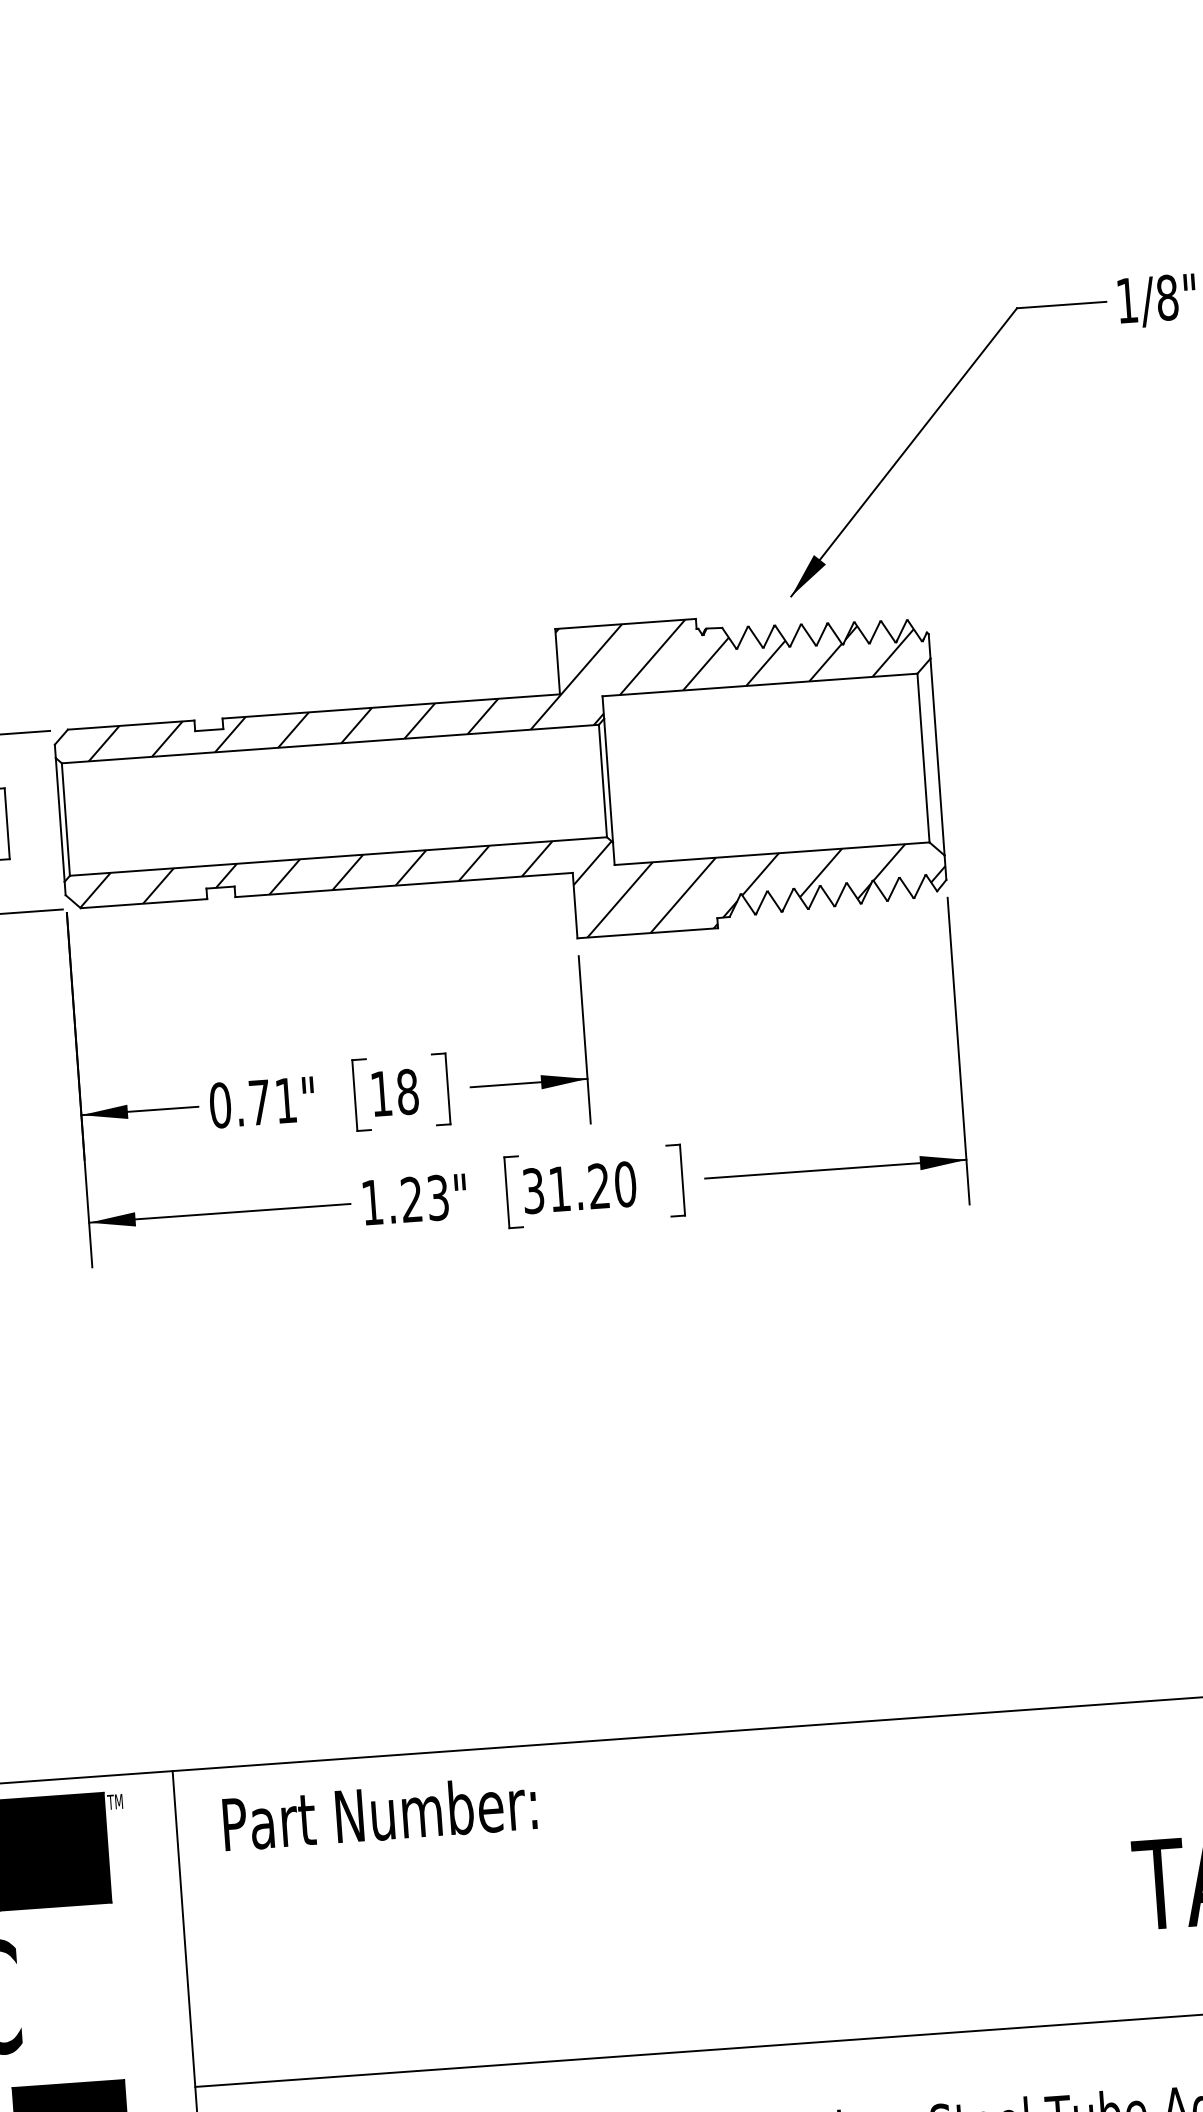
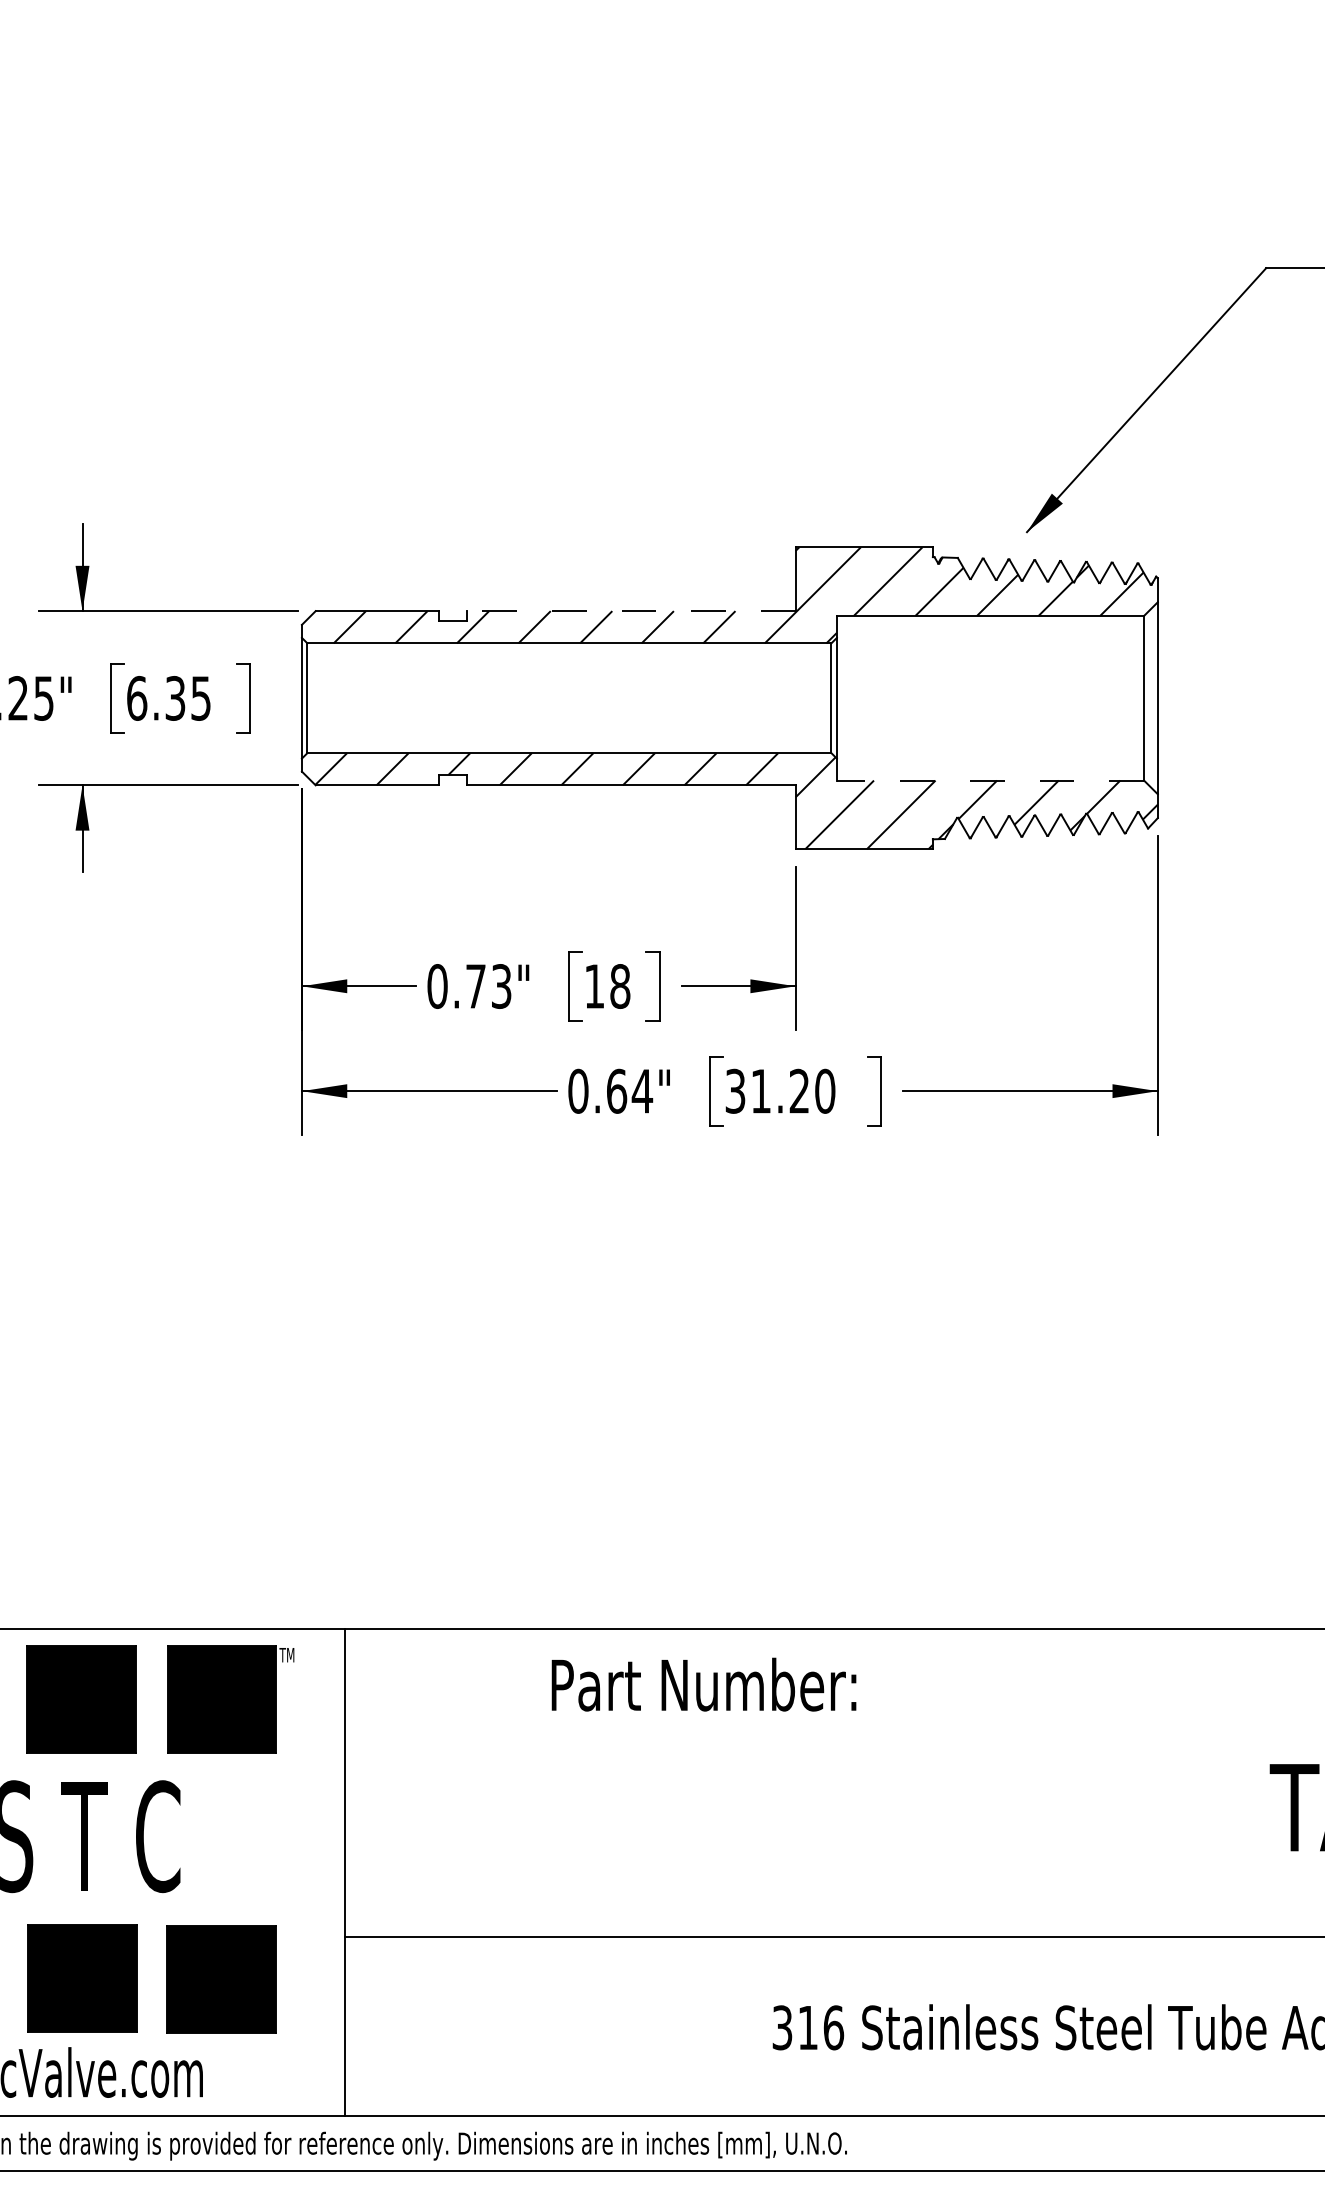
line: (391, 706) -> (631, 611), solid -> dashed
line: (772, 853) -> (990, 780), solid -> dashed
text: (285, 1100) -> (501, 986), 0.71" -> 0.73"
text: (405, 1199) -> (610, 1090), 1.23" -> 0.64"
text: (379, 1813) -> (703, 1684), moved

